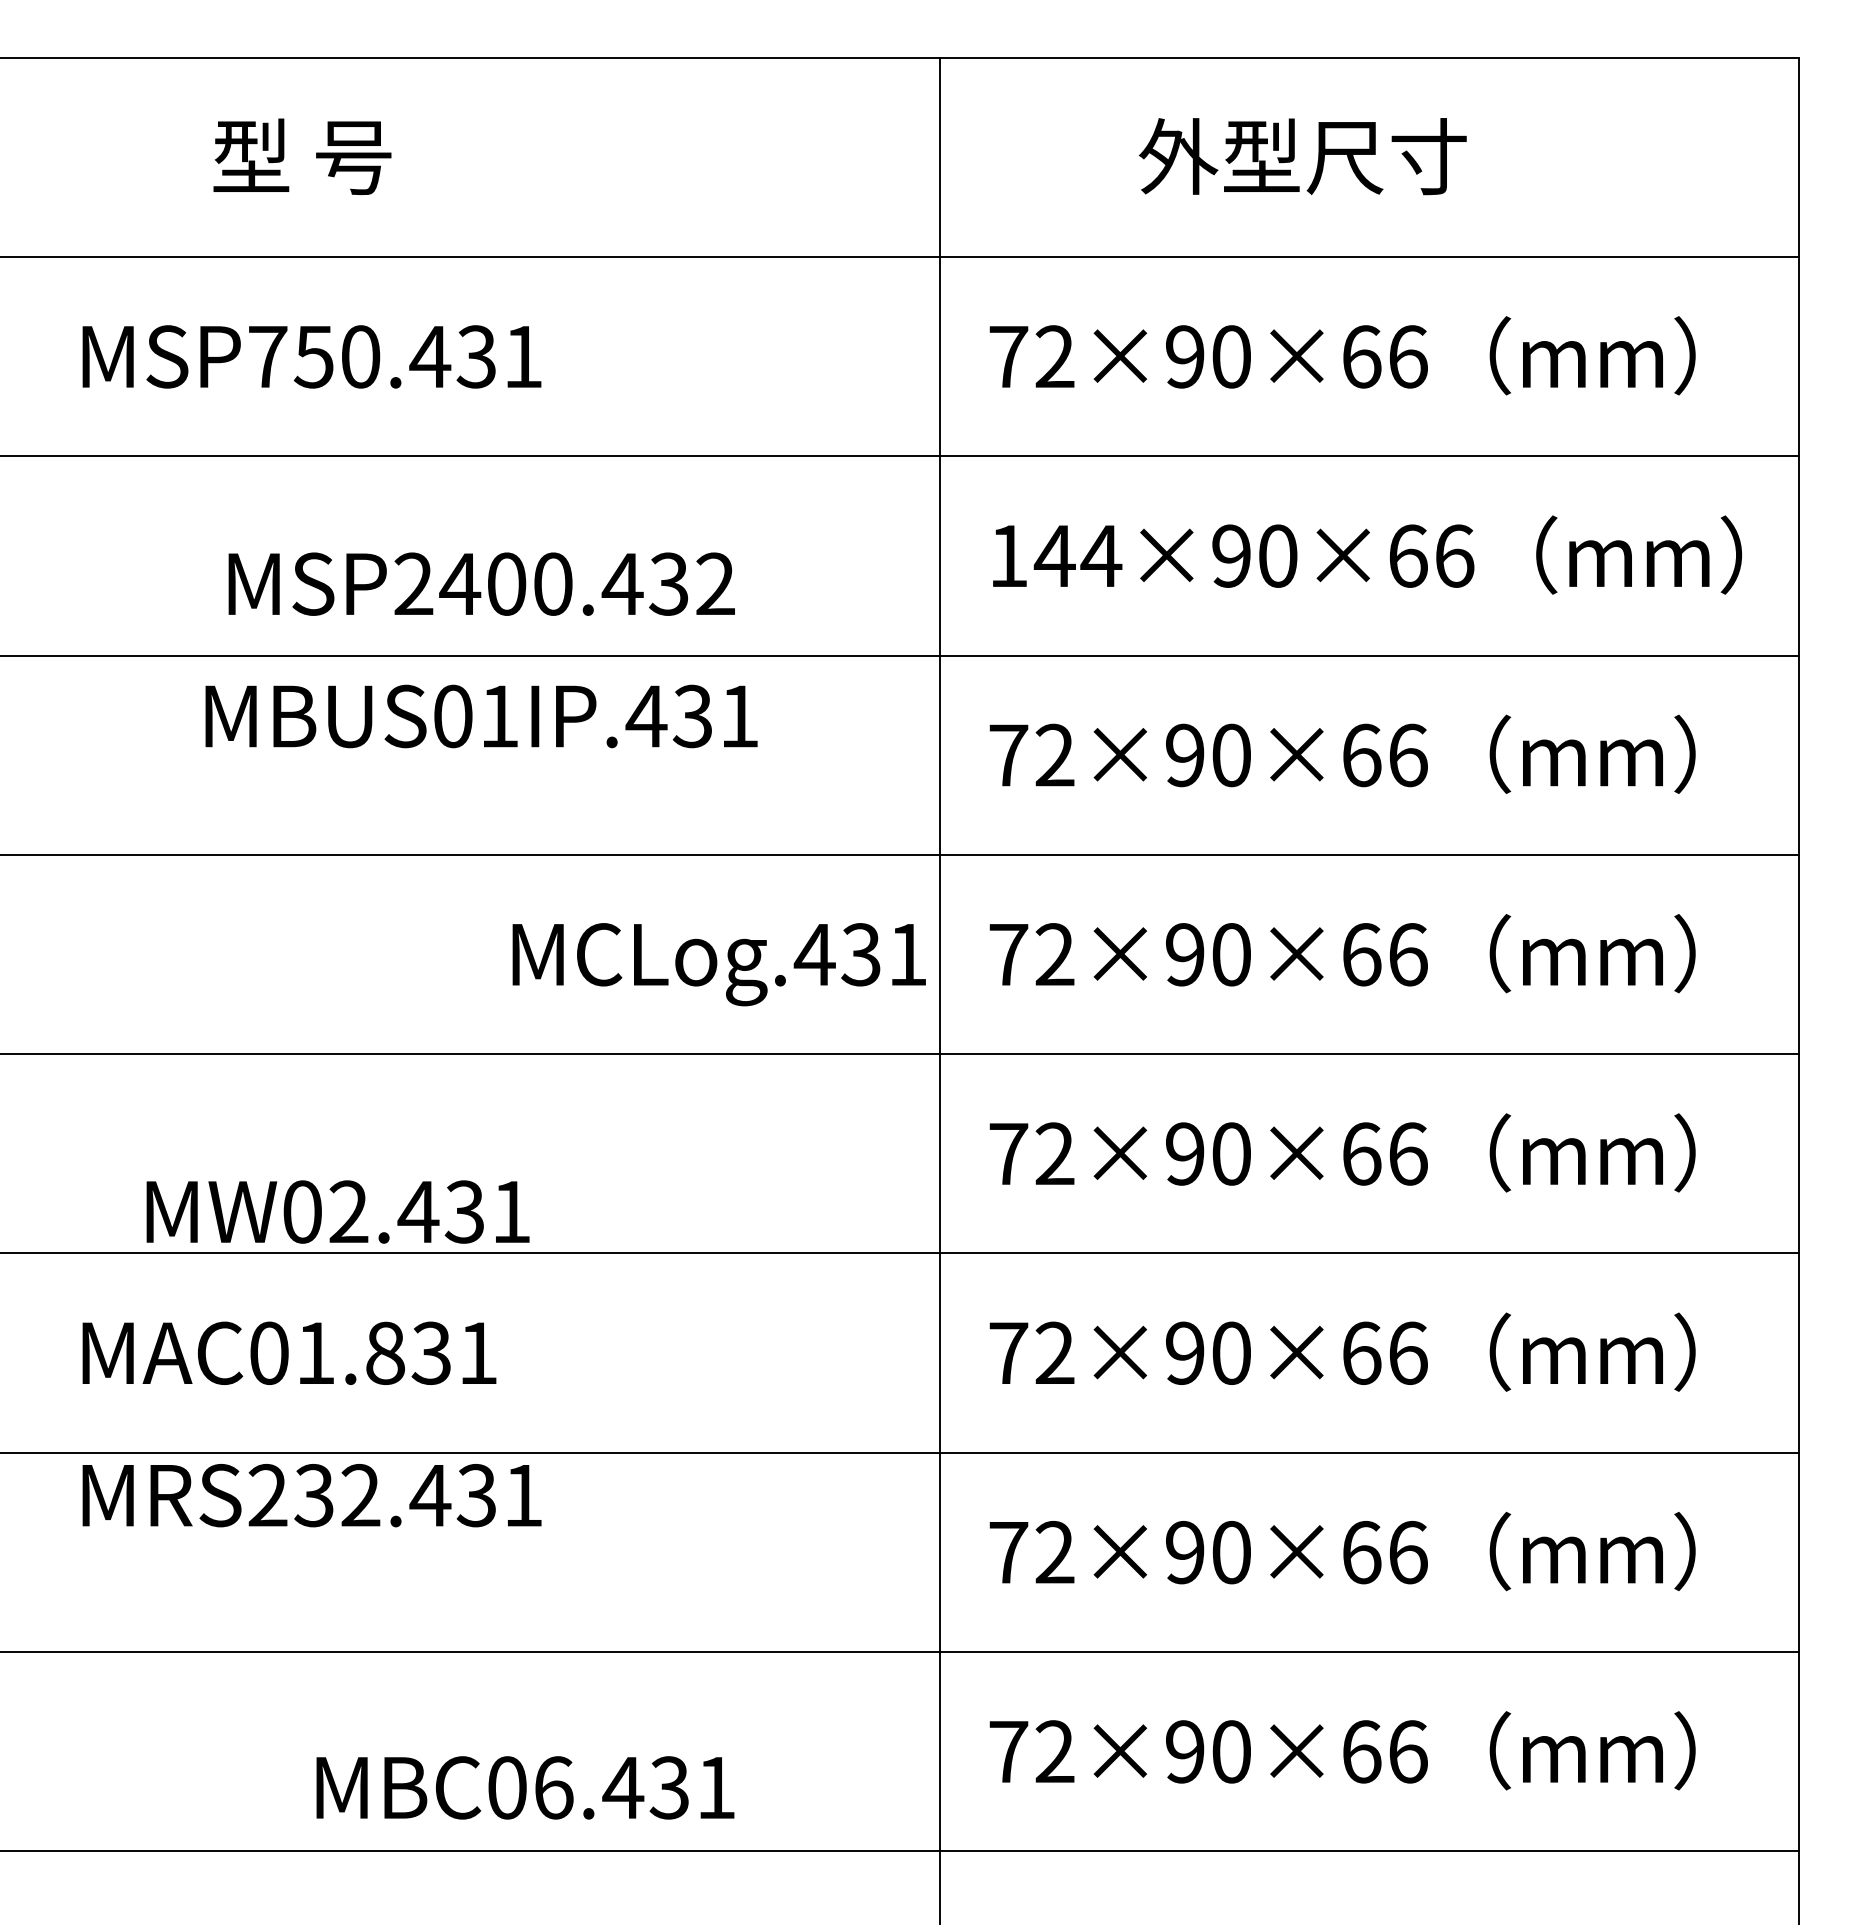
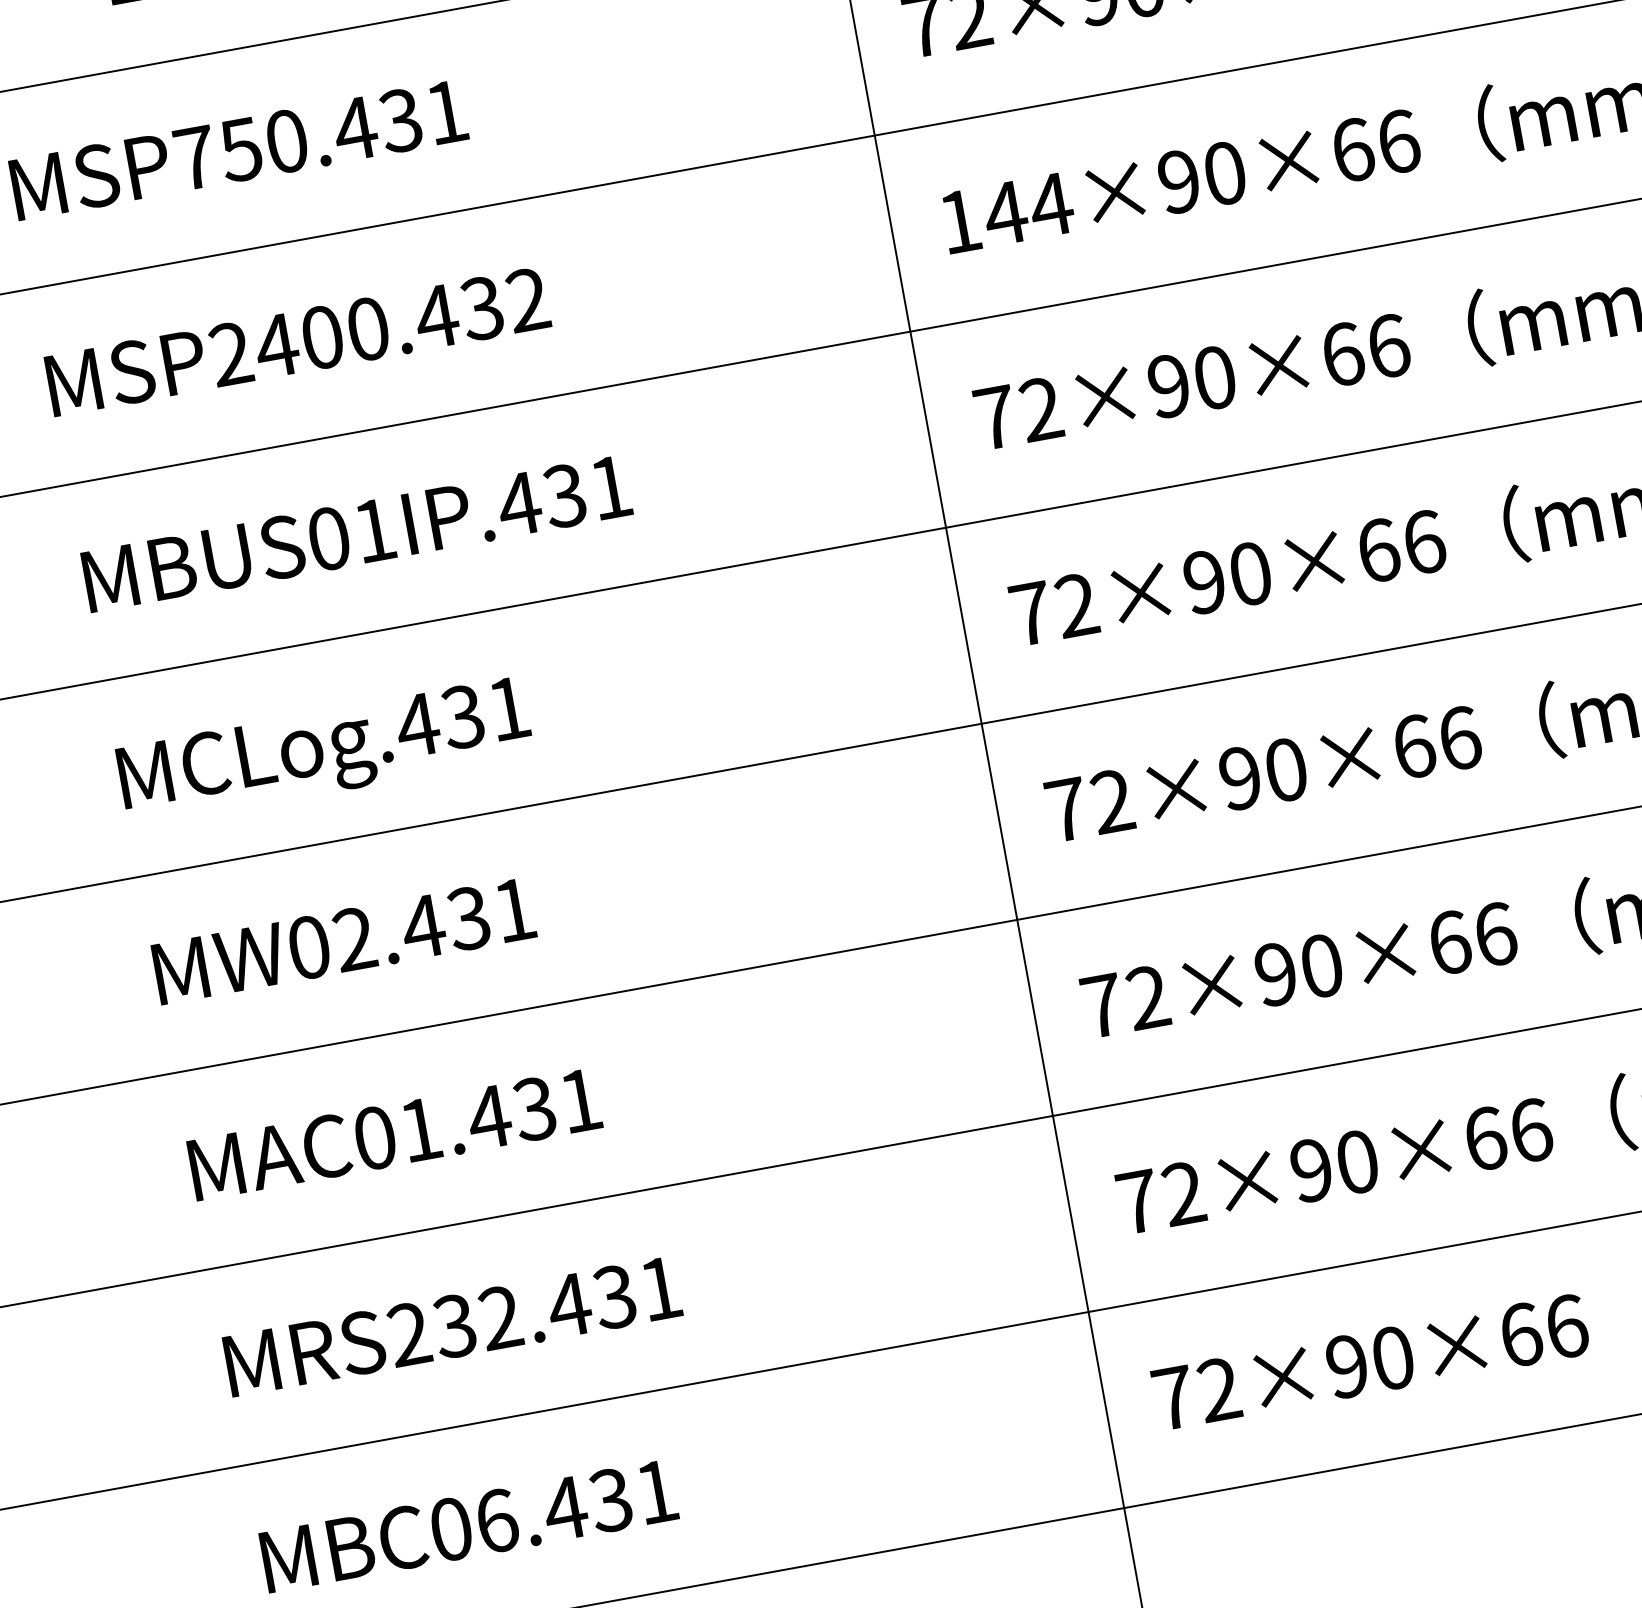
text: (481, 583) -> (297, 341), moved
text: (481, 716) -> (356, 533), moved
text: (718, 964) -> (324, 752), moved
text: (337, 1211) -> (343, 940), moved
text: (385, 1352) -> (489, 1116), MAC01.831 -> MAC01.431
text: (311, 1495) -> (452, 1326), moved
text: (525, 1787) -> (469, 1525), moved

